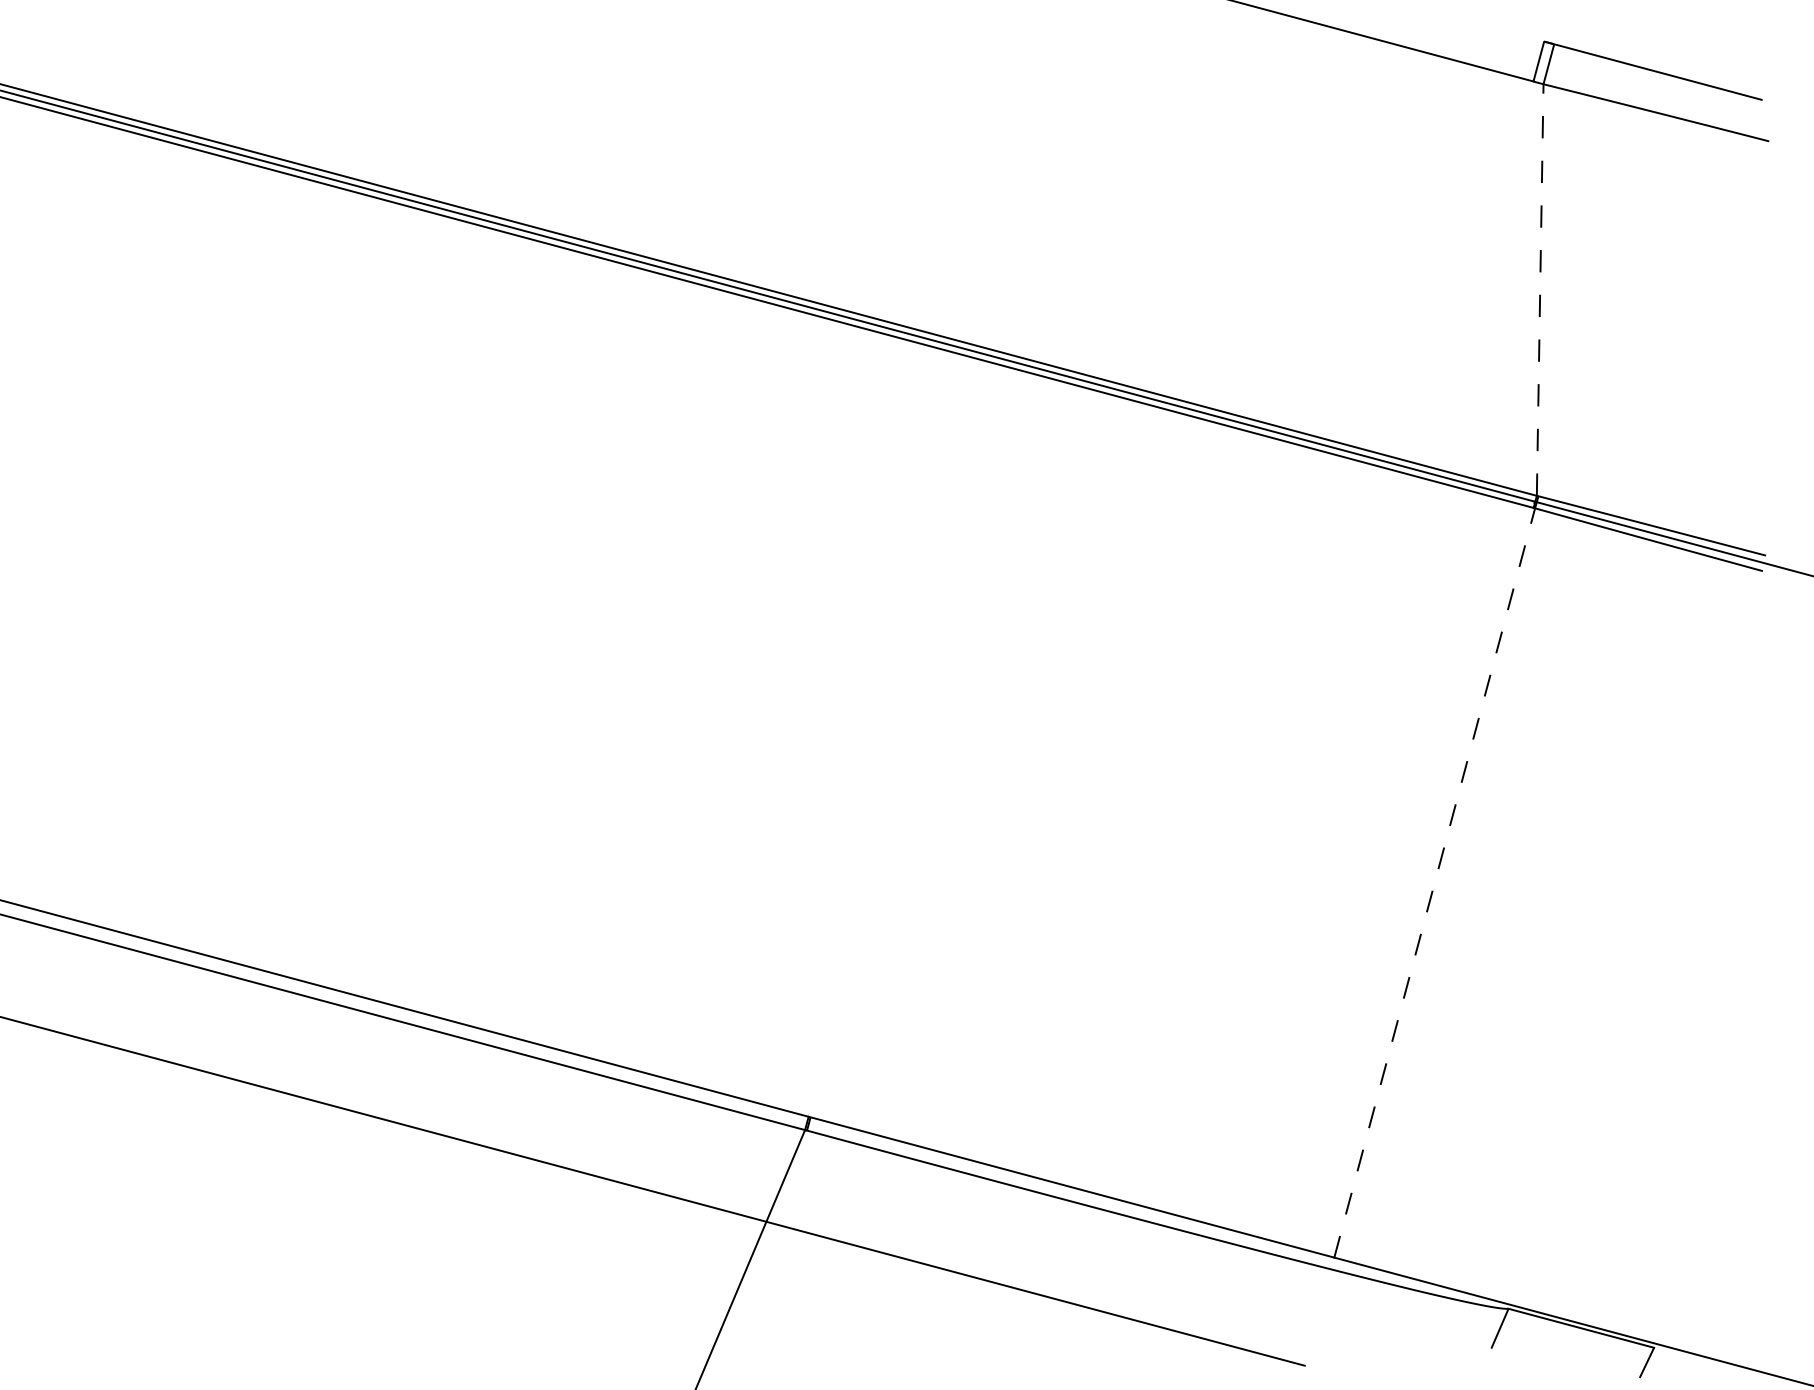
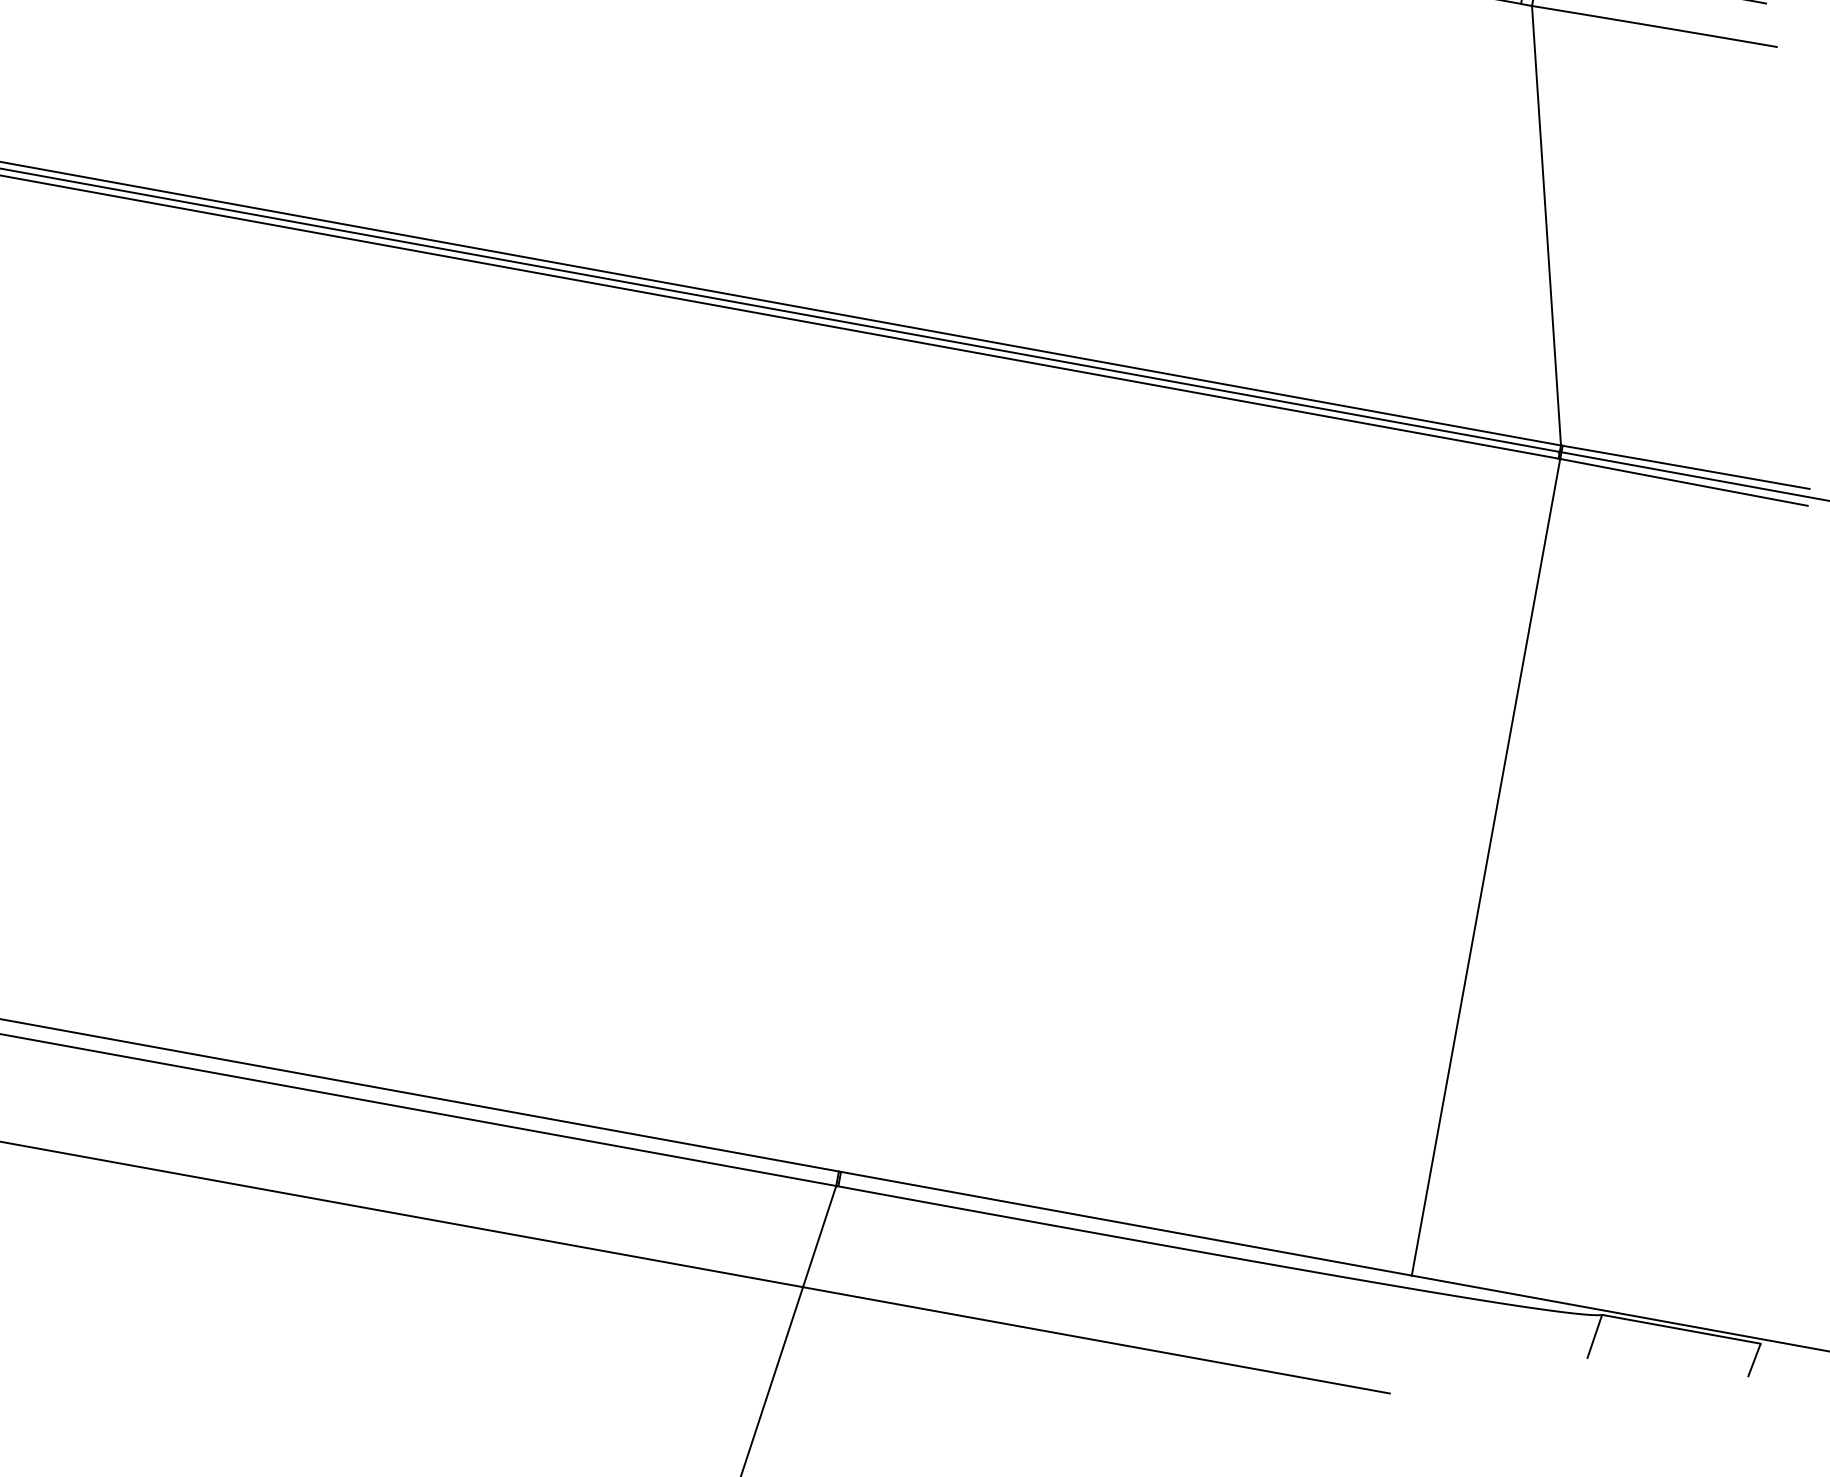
line: (1540, 290) -> (1546, 226), dashed -> solid
line: (1434, 882) -> (1485, 866), dashed -> solid

